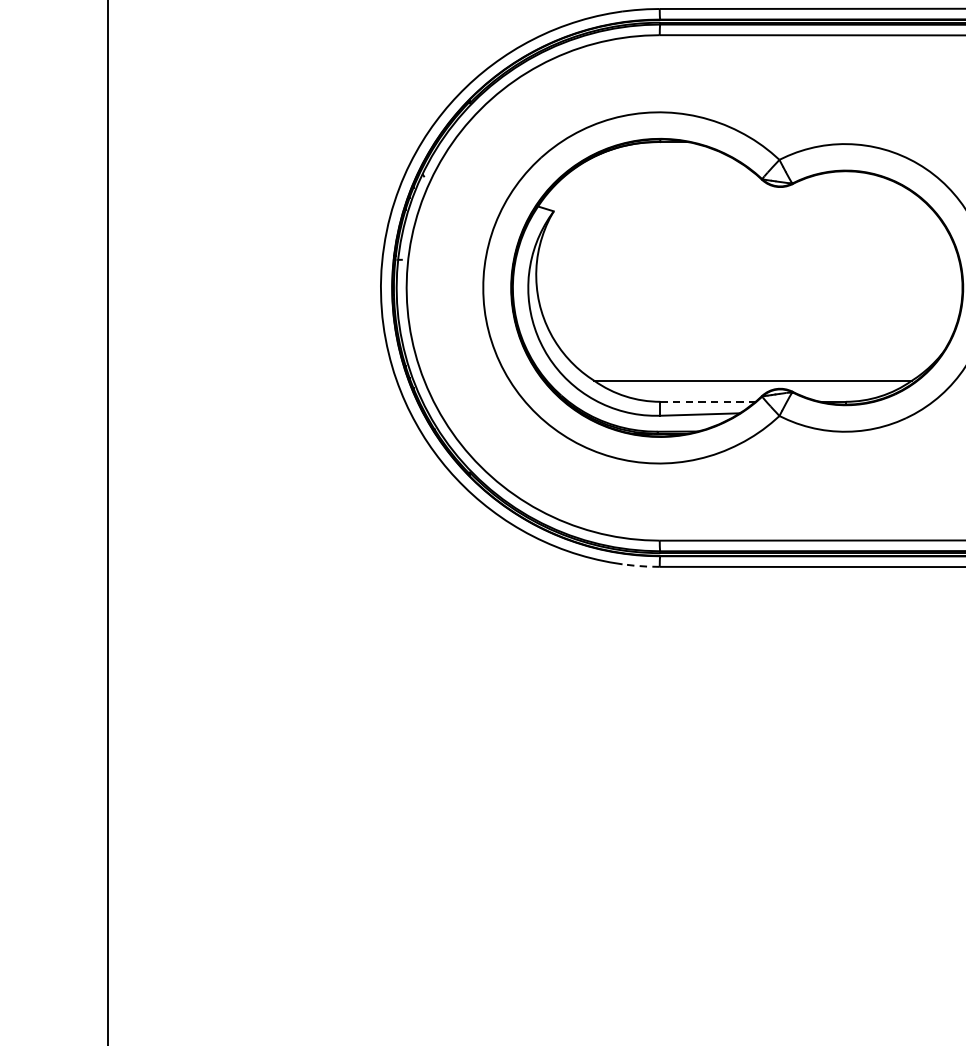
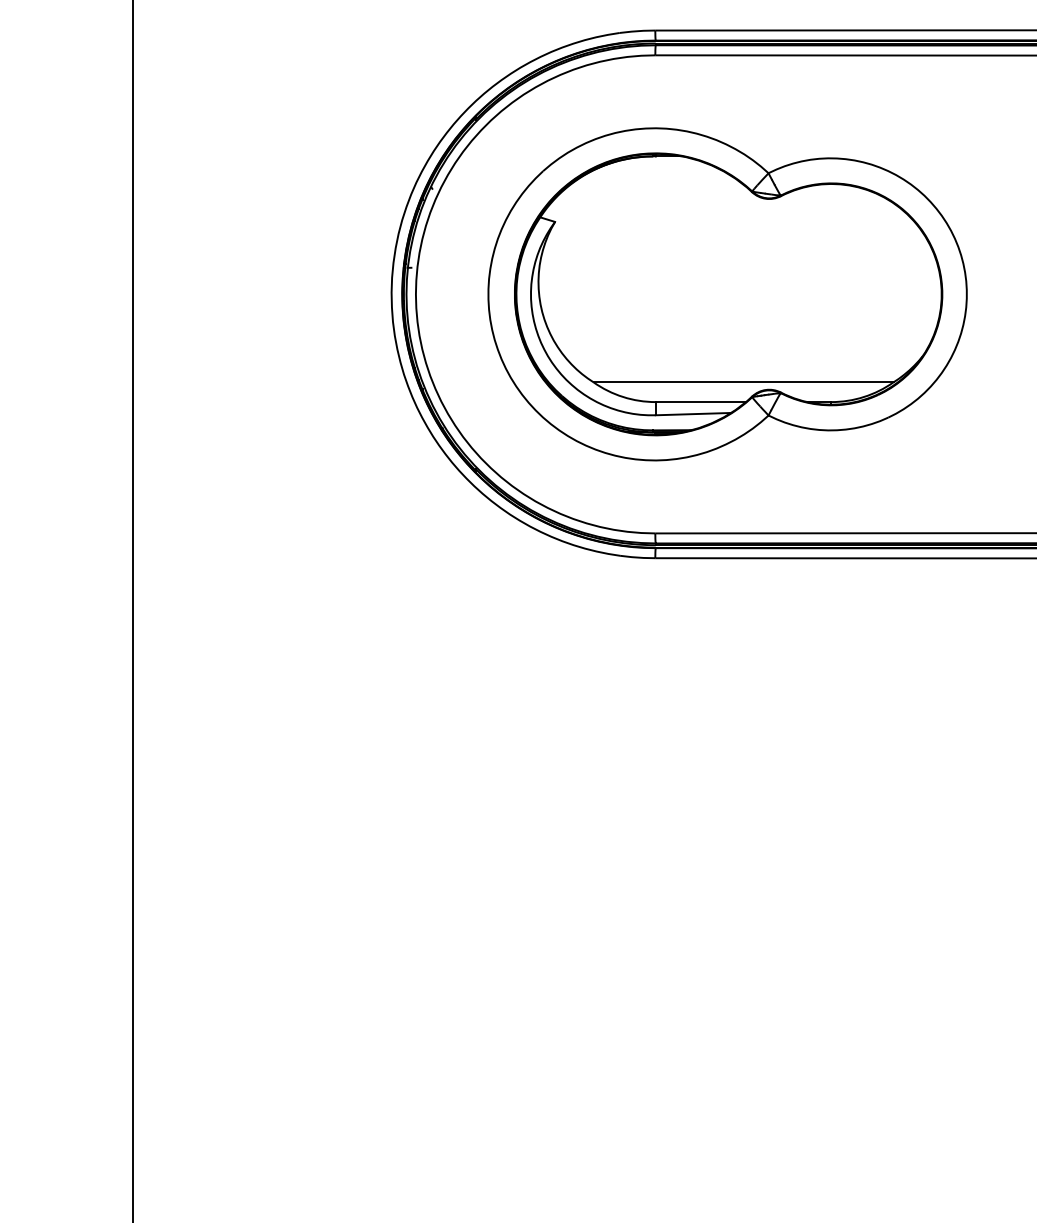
line: (708, 402) -> (701, 402), dashed -> solid
line: (640, 566) -> (637, 557), dashed -> solid

